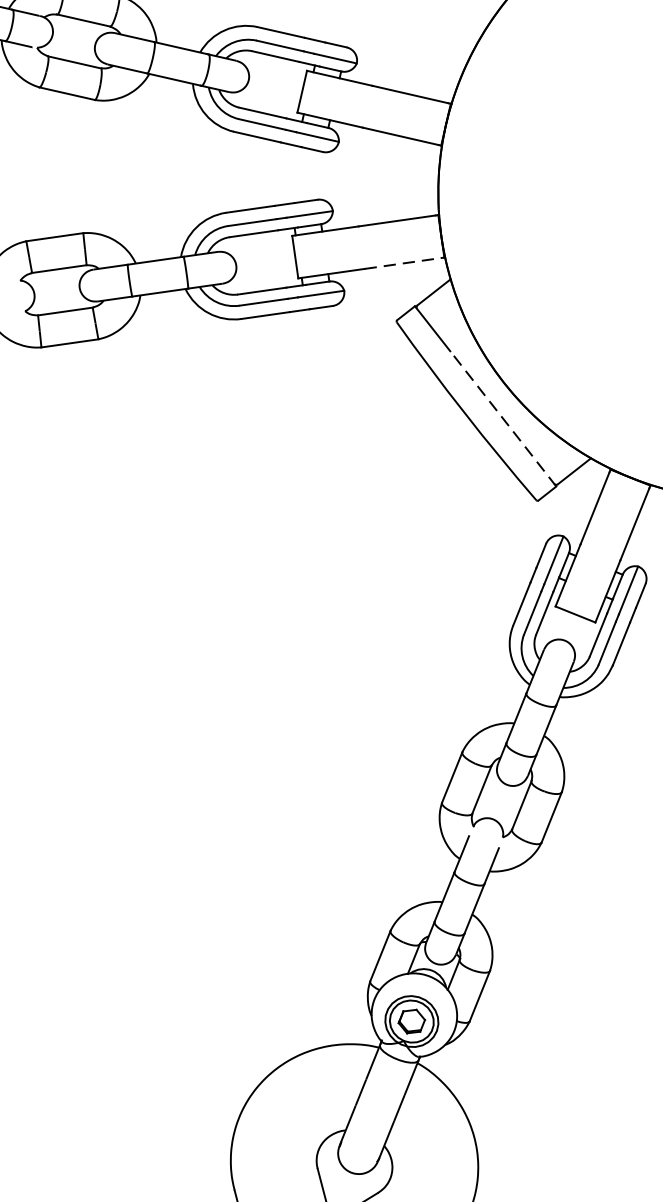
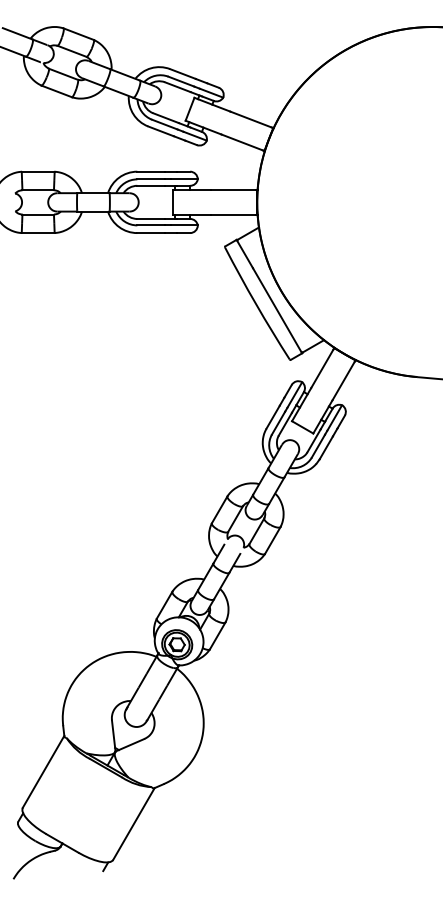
line: (403, 263) -> (233, 214), dashed -> solid
line: (503, 418) -> (277, 310), dashed -> solid

